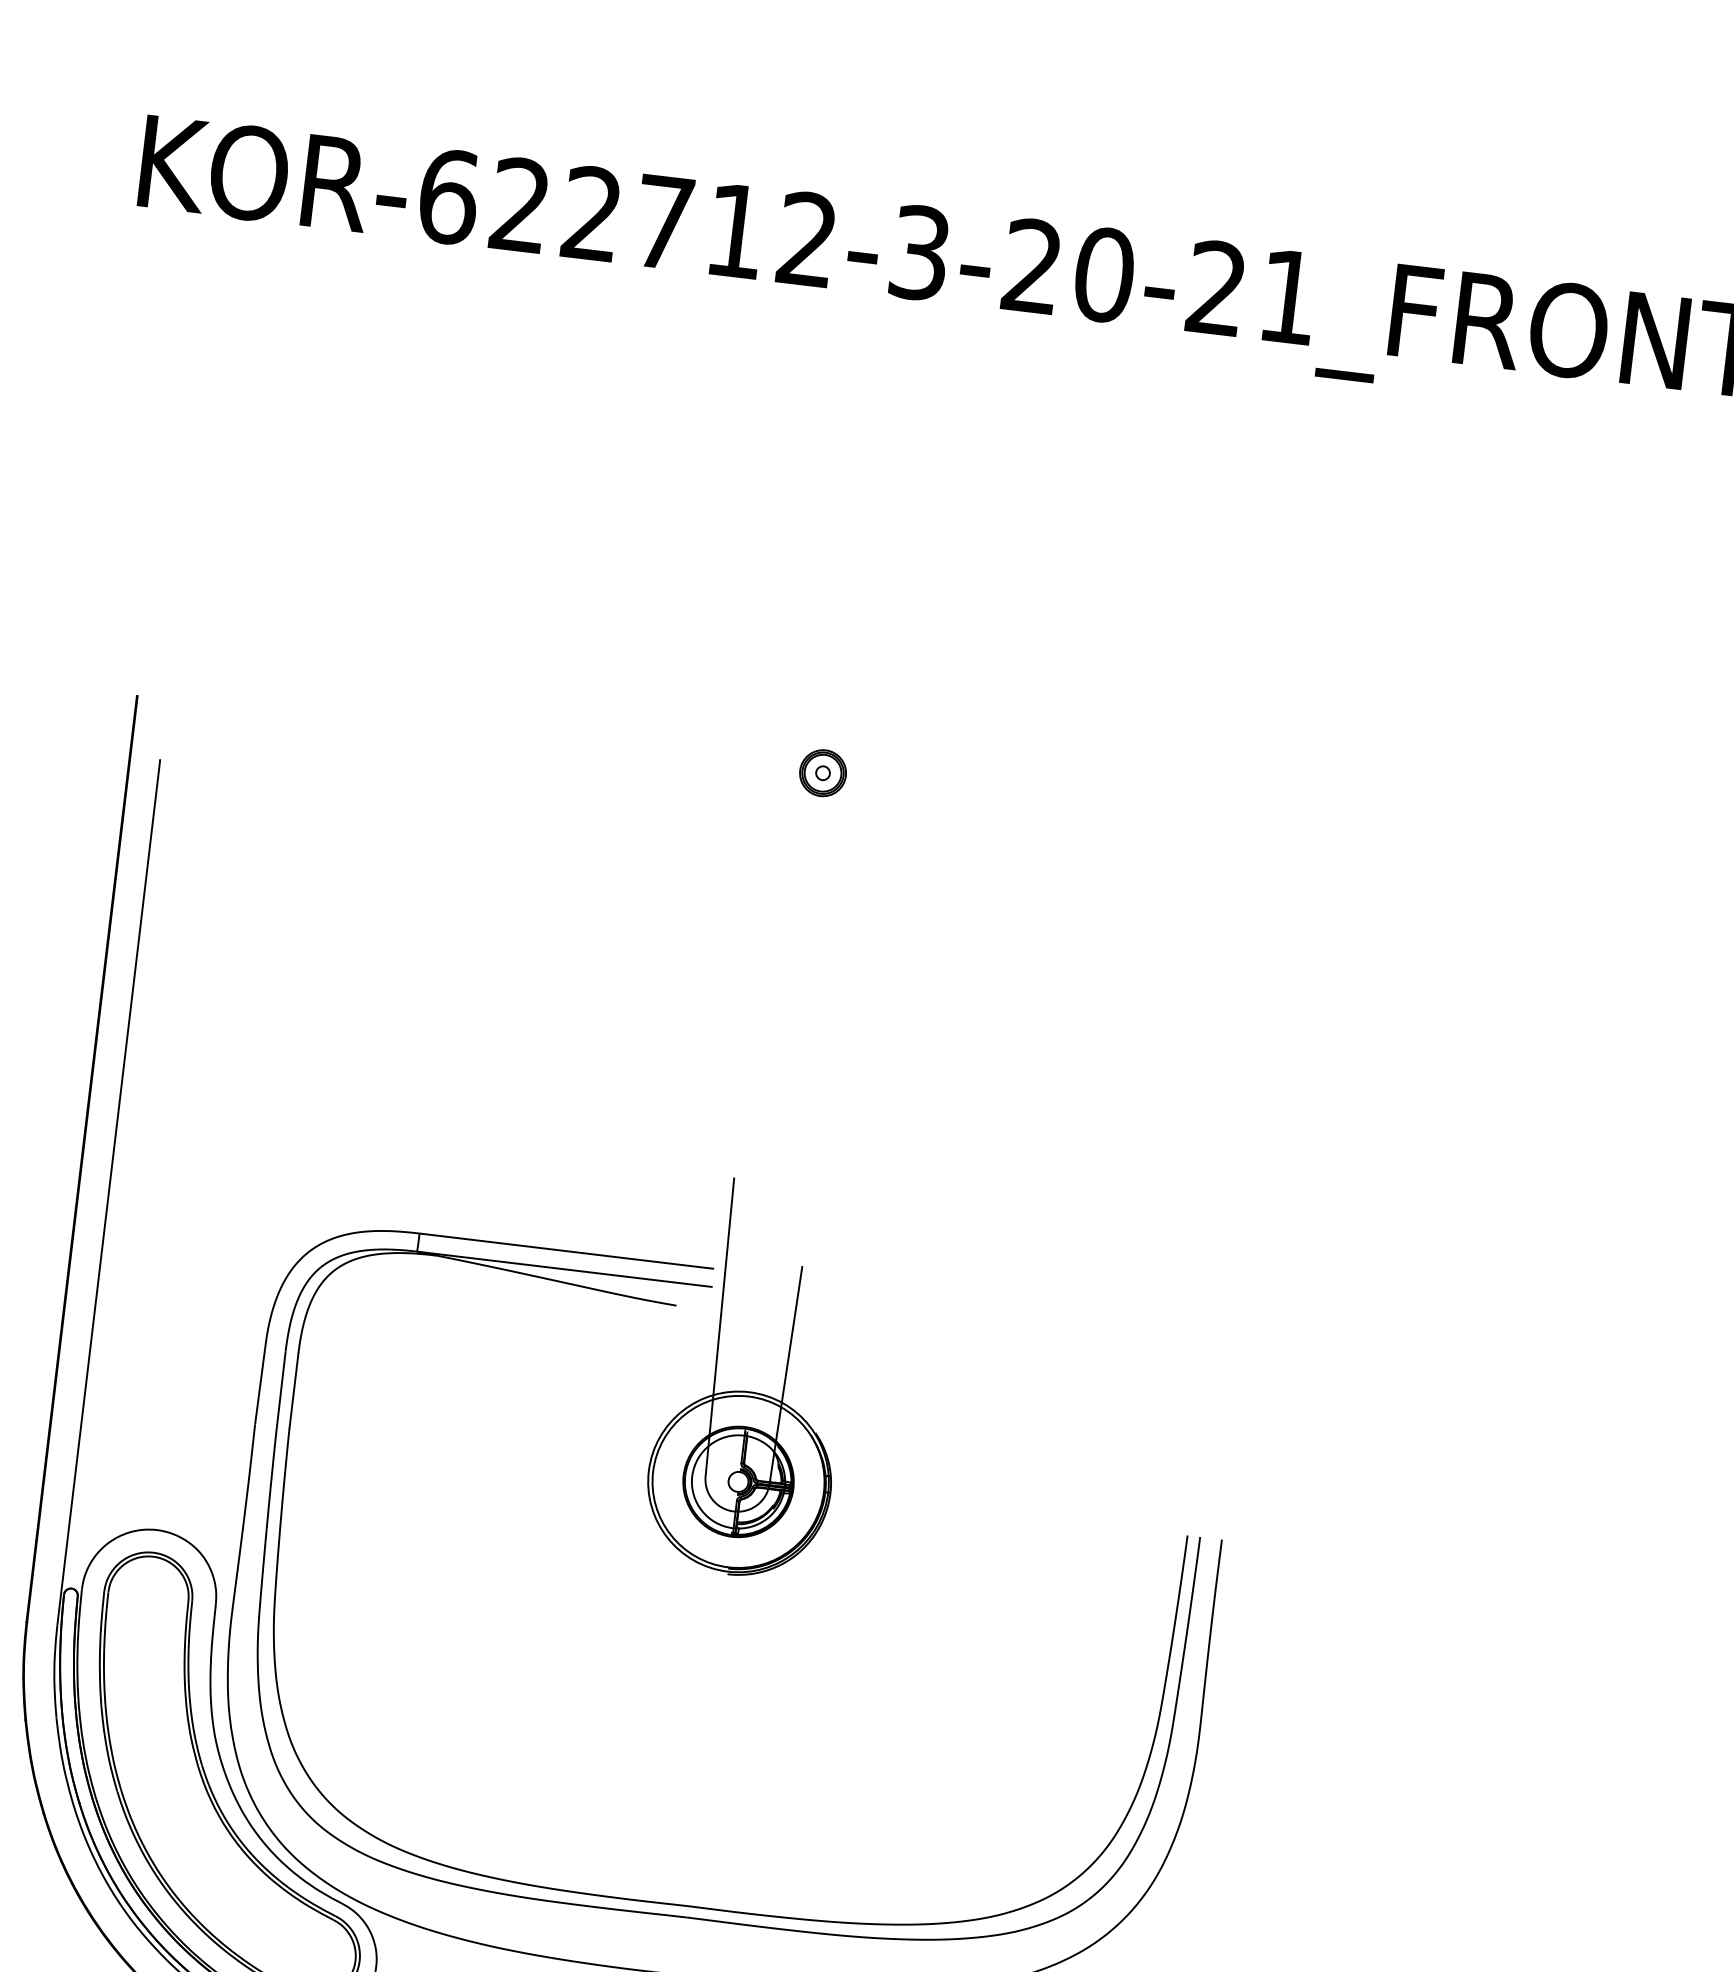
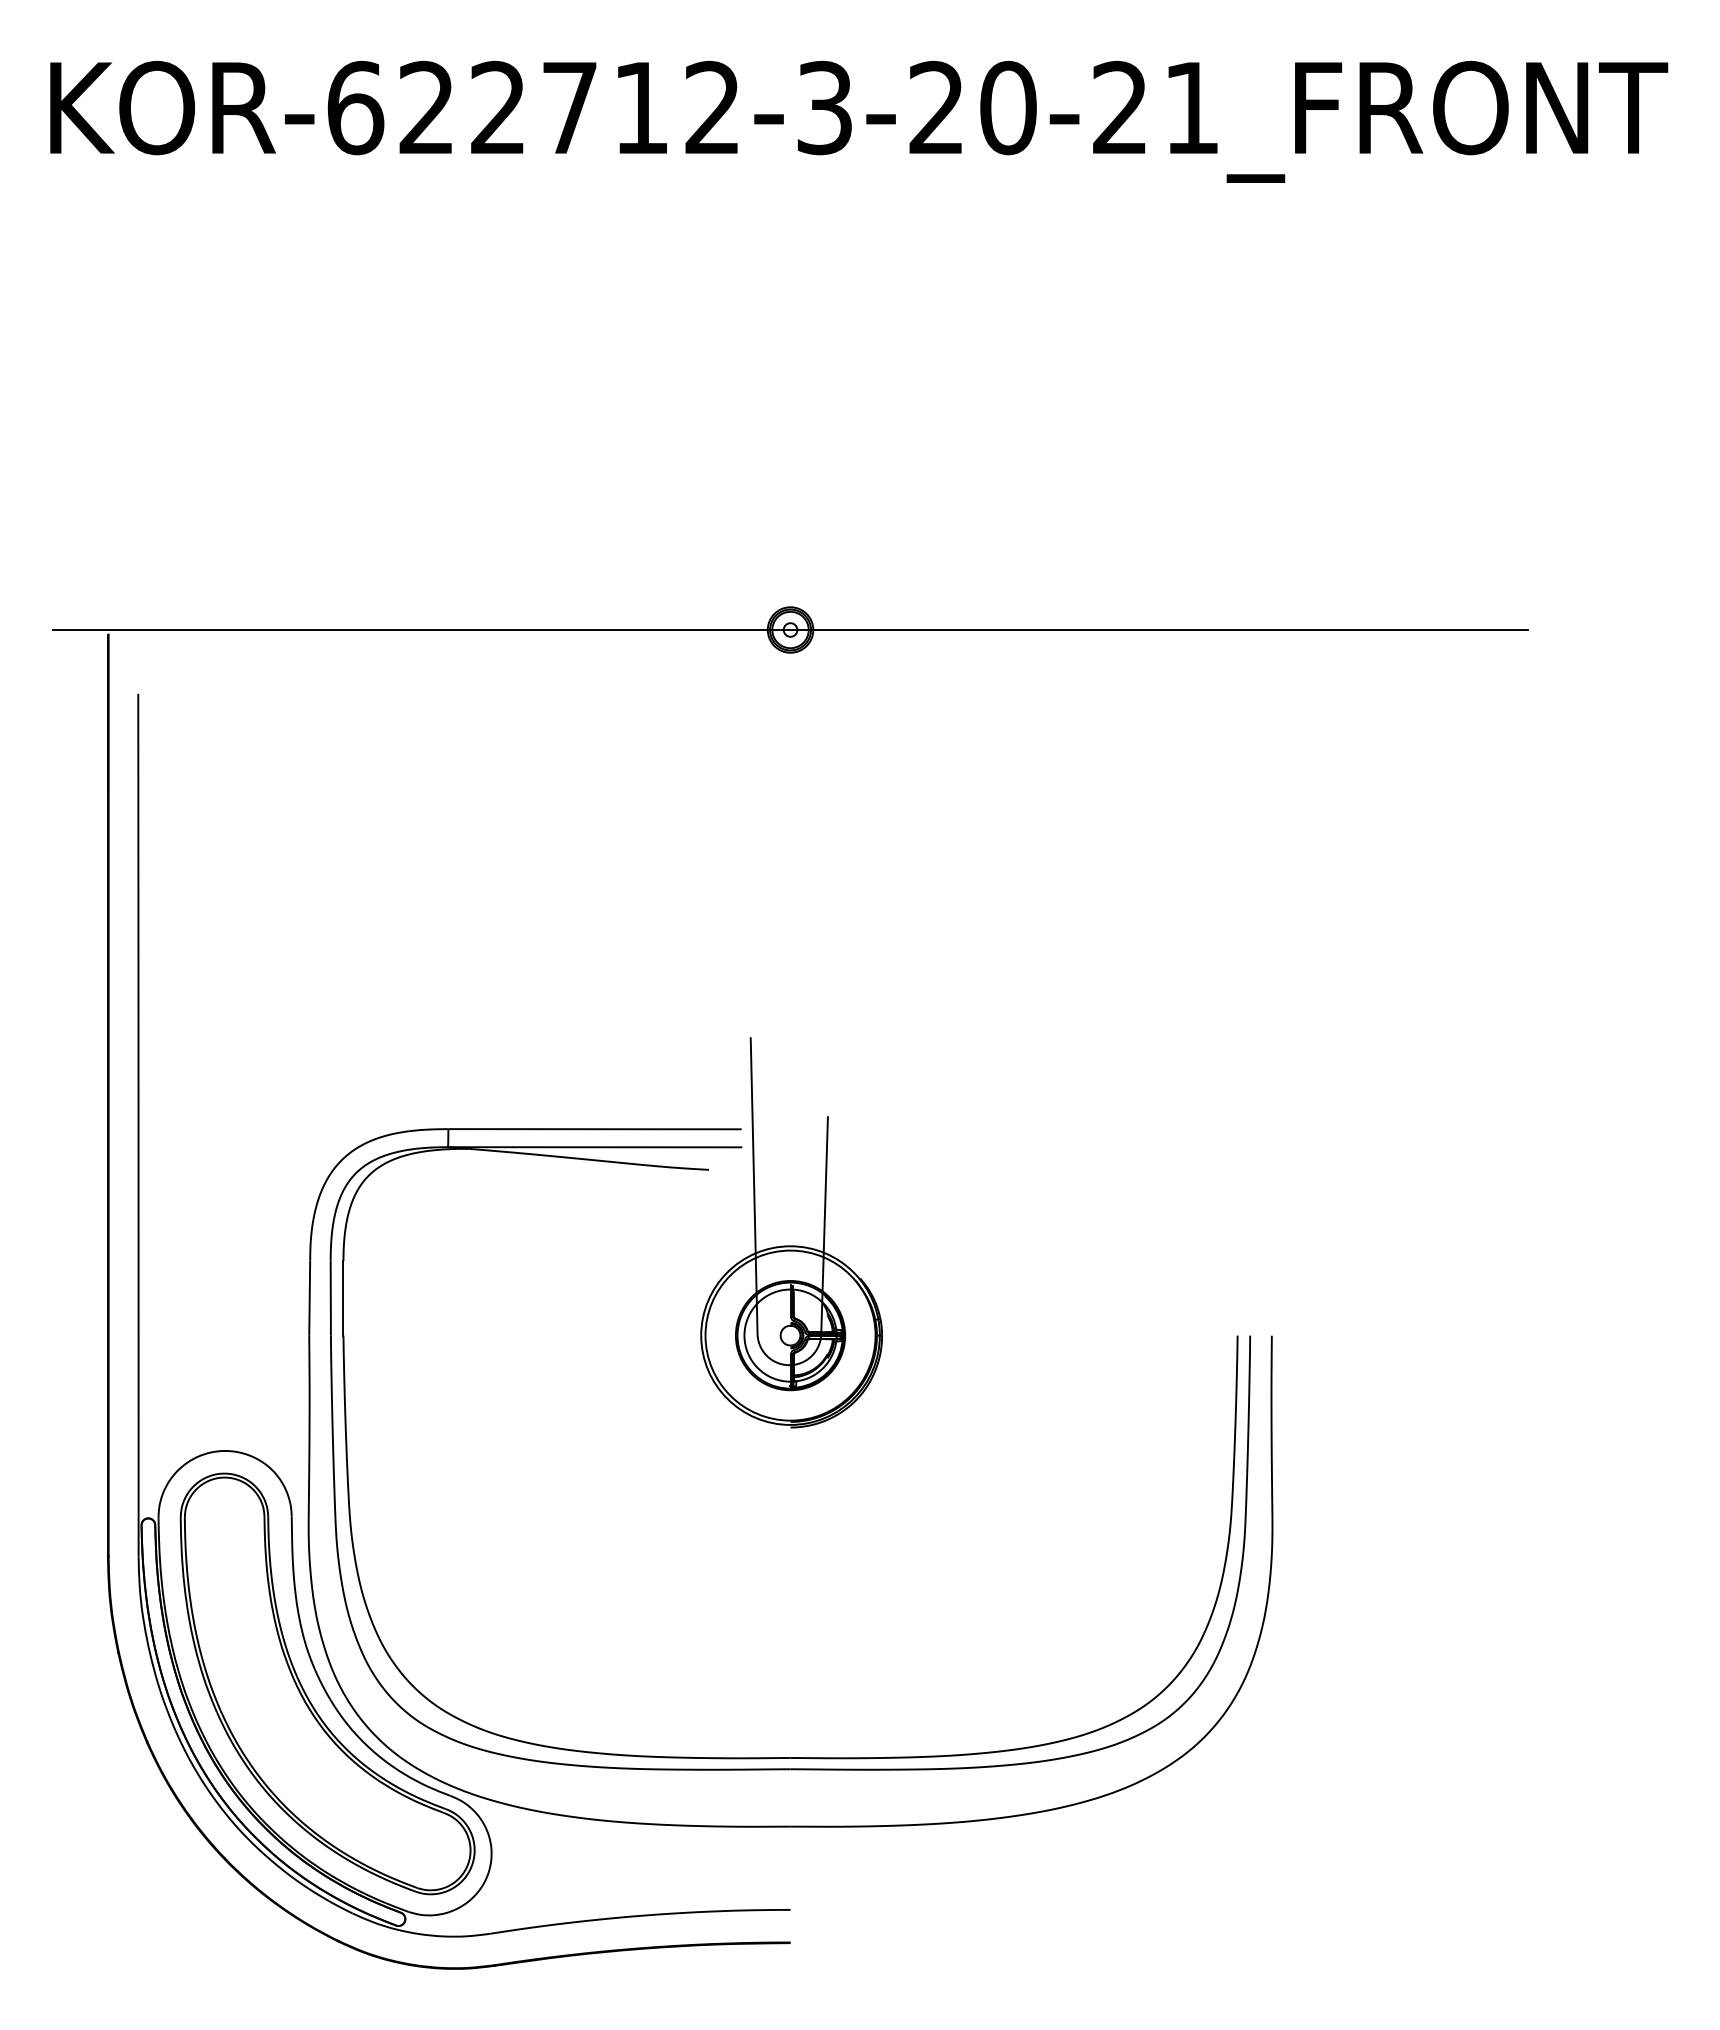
line: (822, 773) -> (790, 630), added

